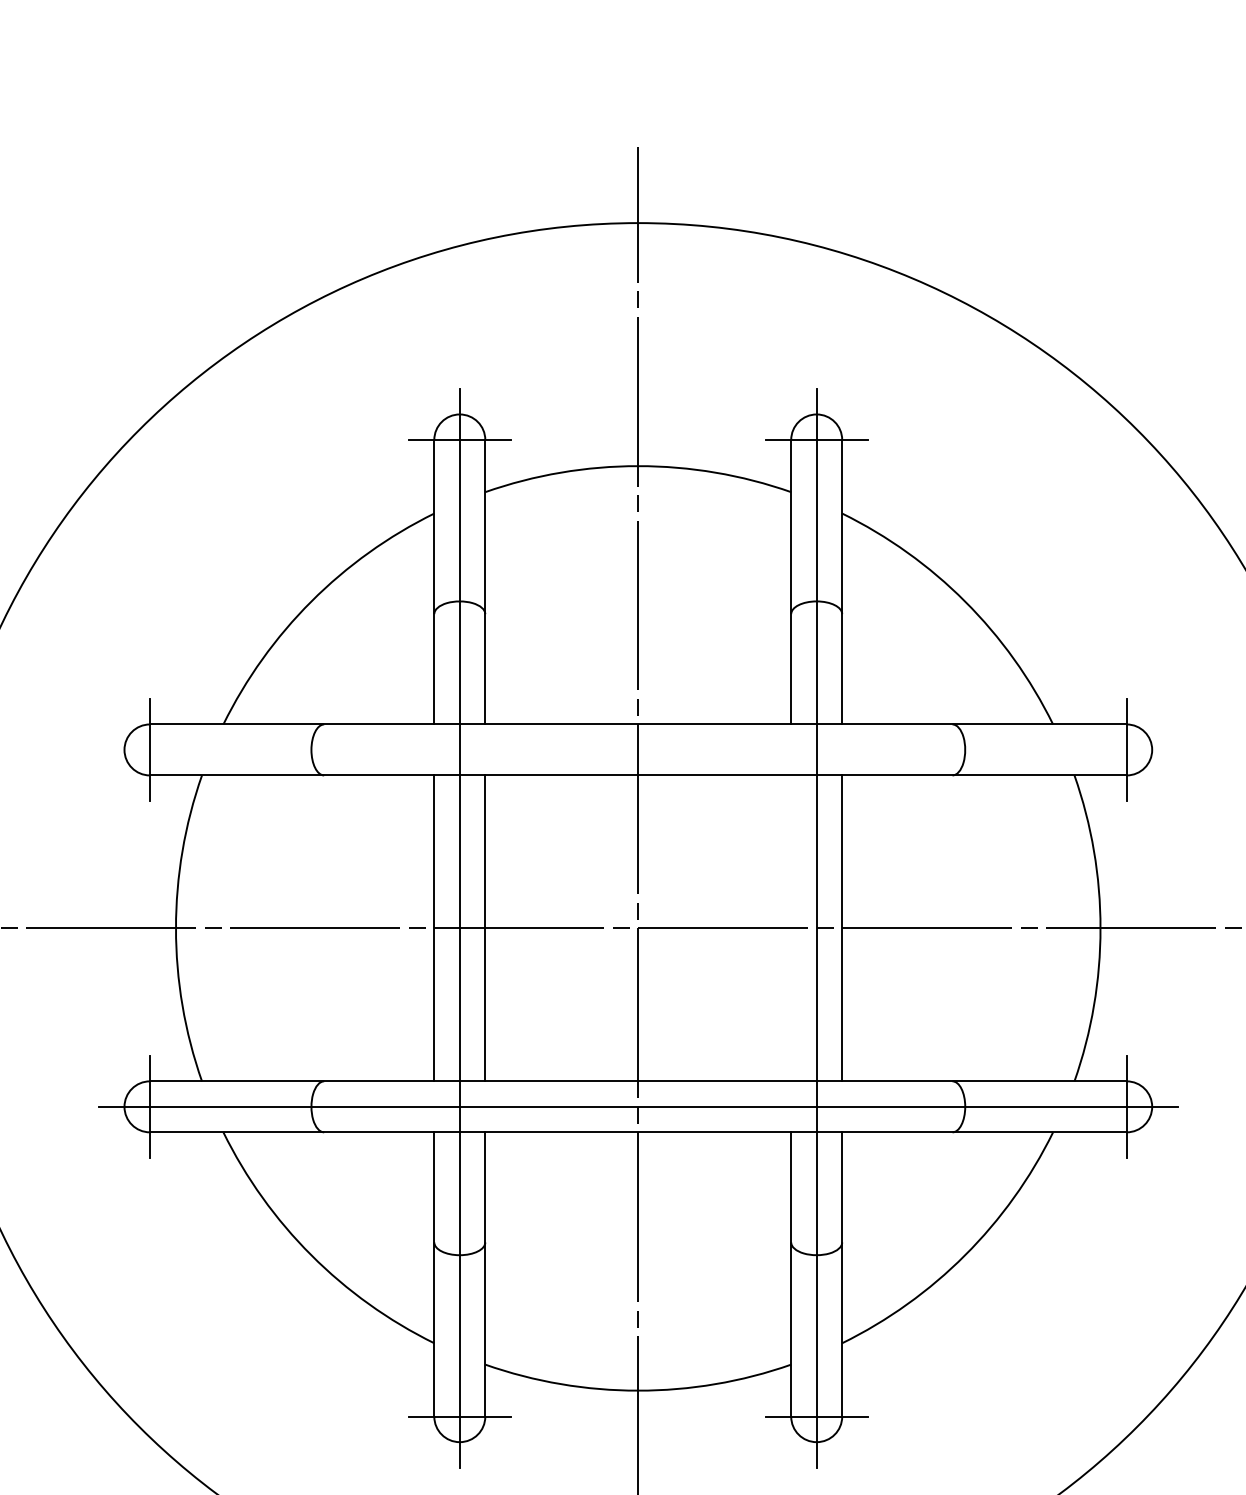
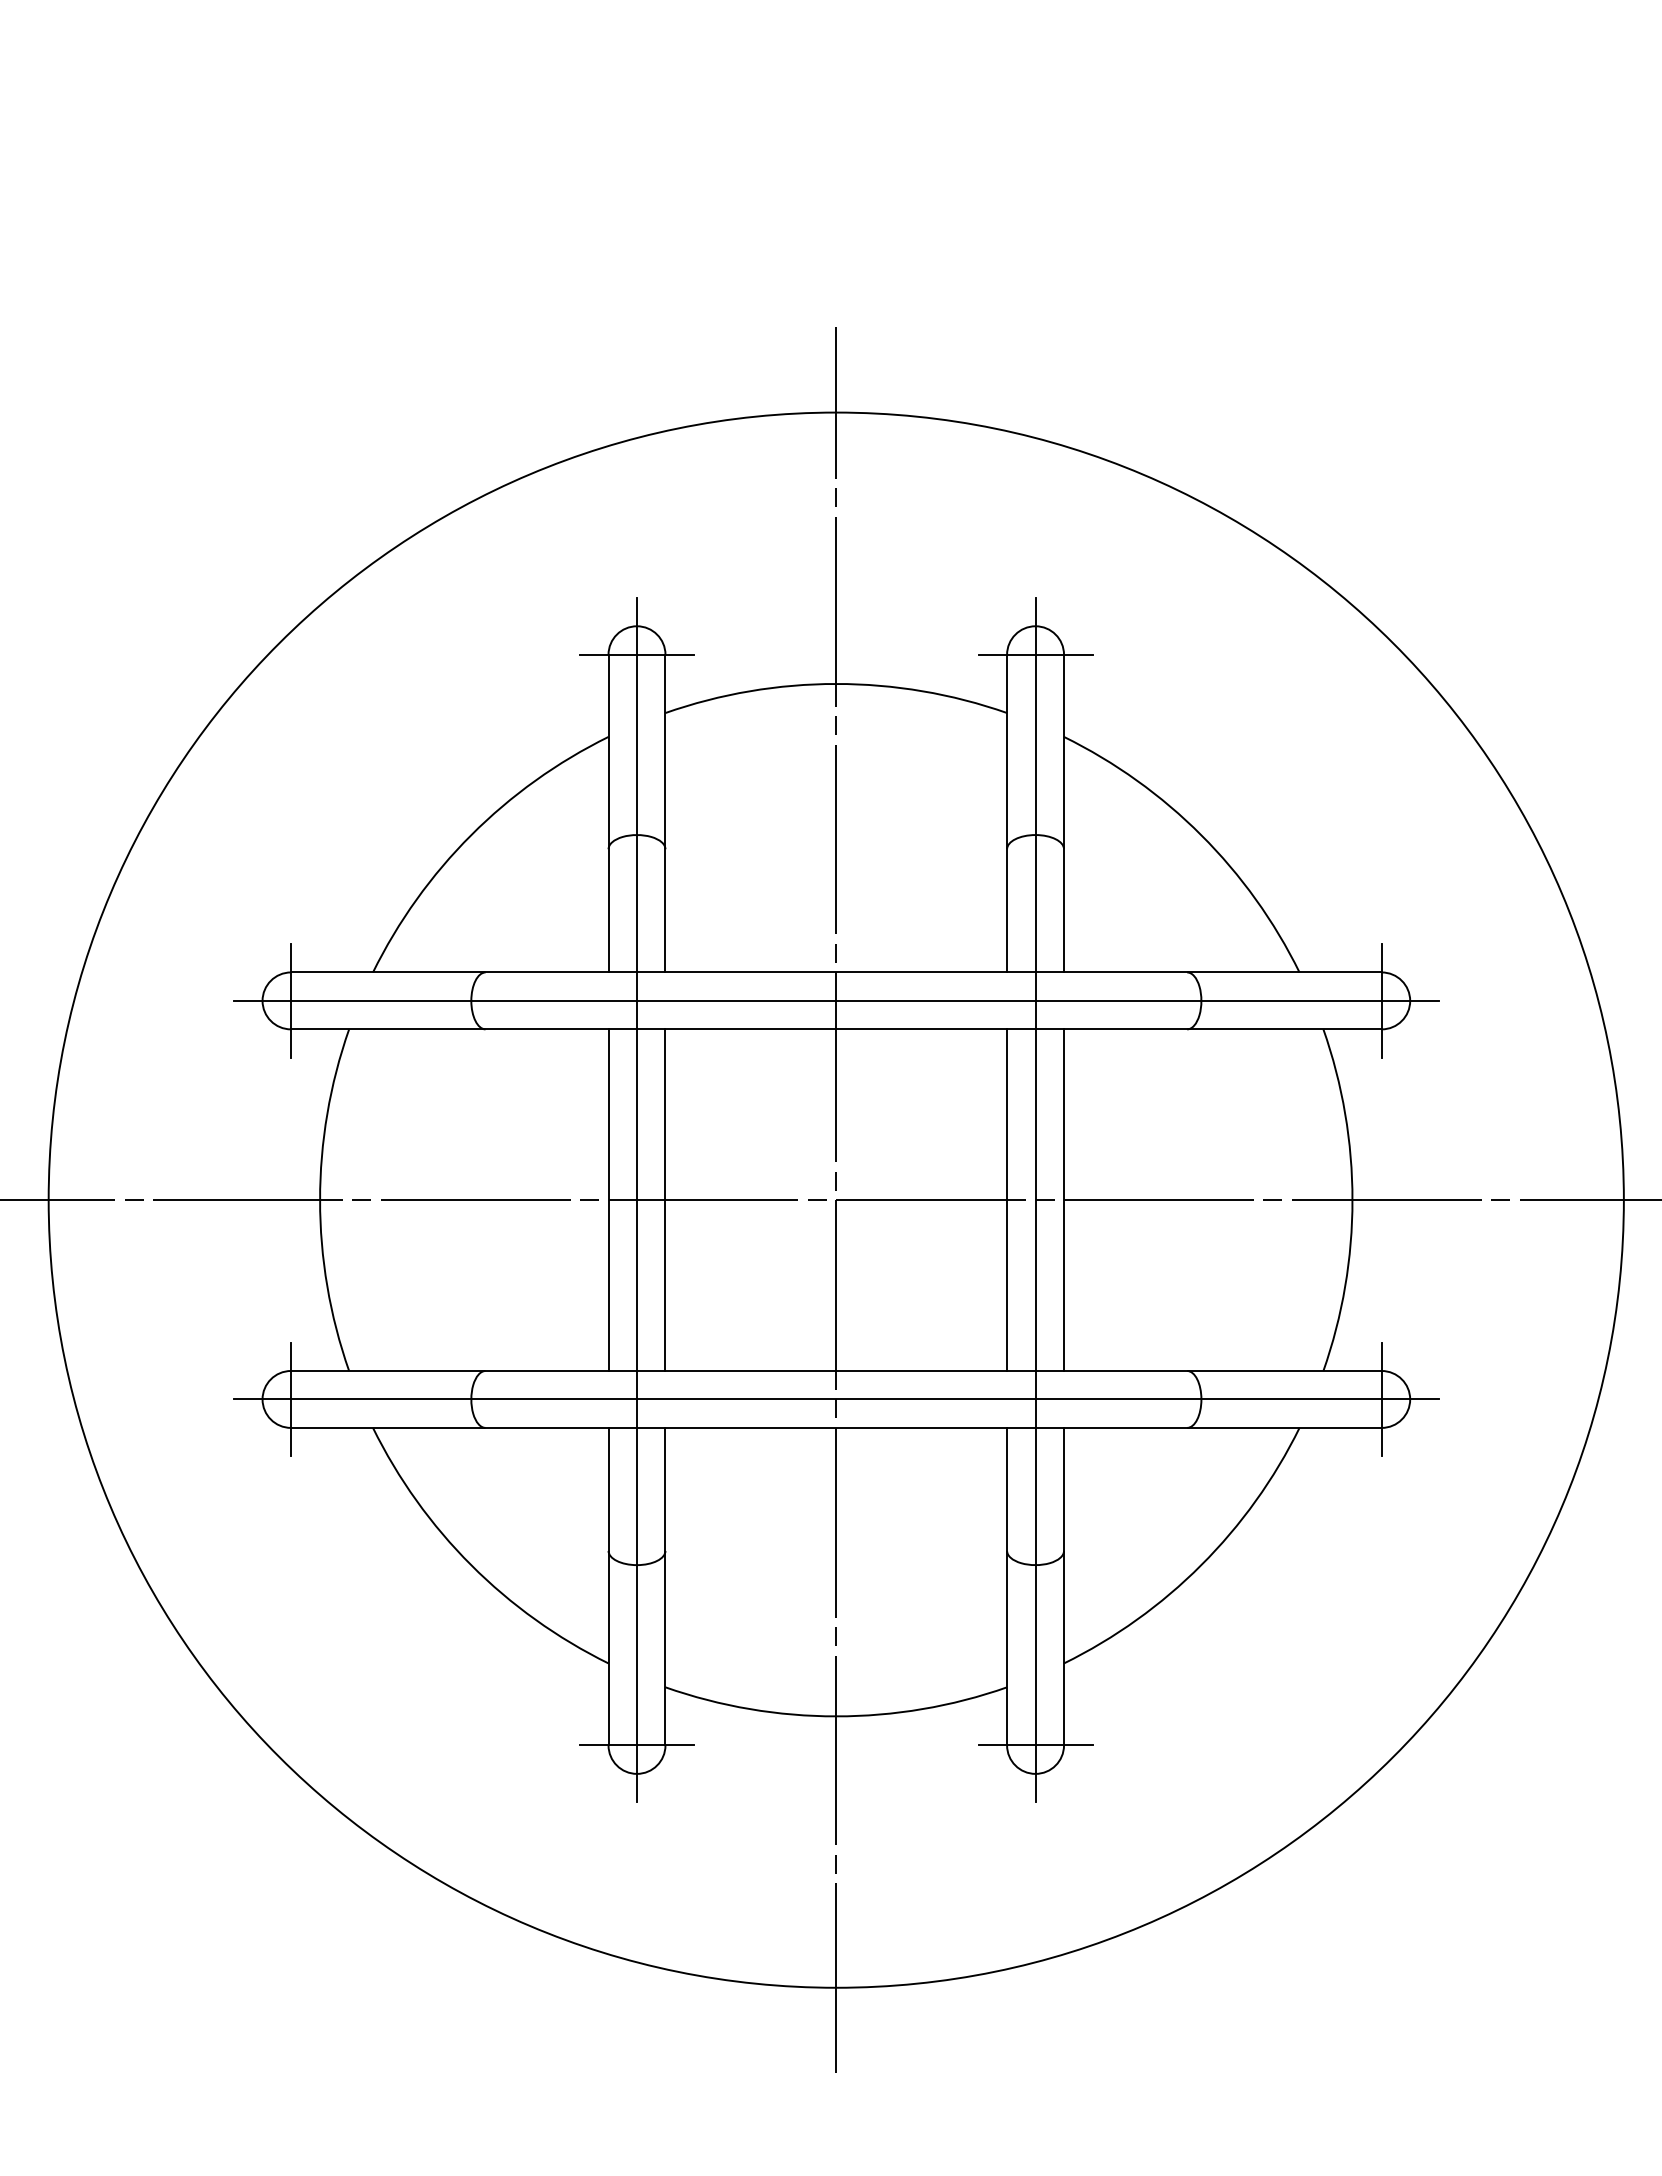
line: (638, 749) -> (836, 1000), added
line: (791, 927) -> (1007, 1199), added

